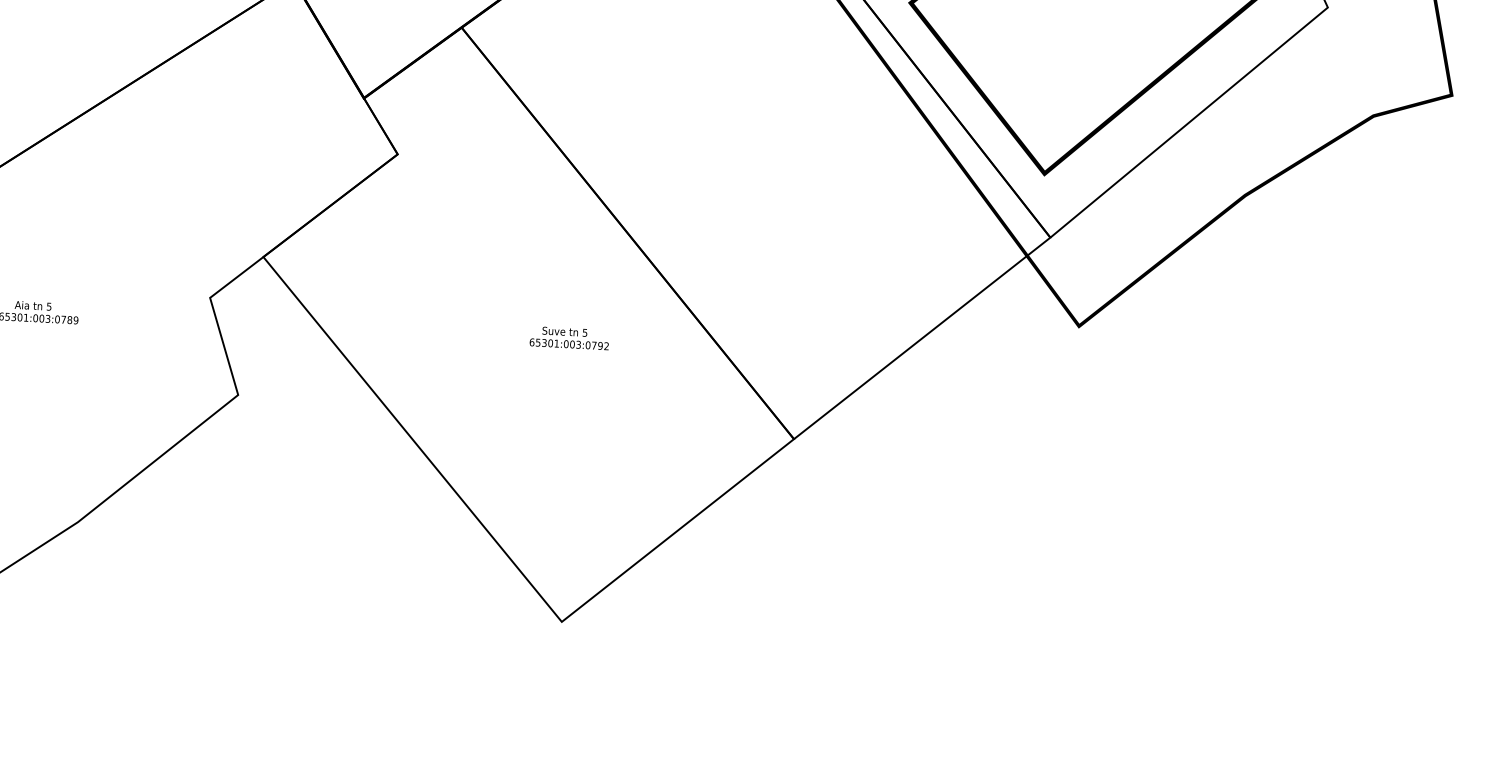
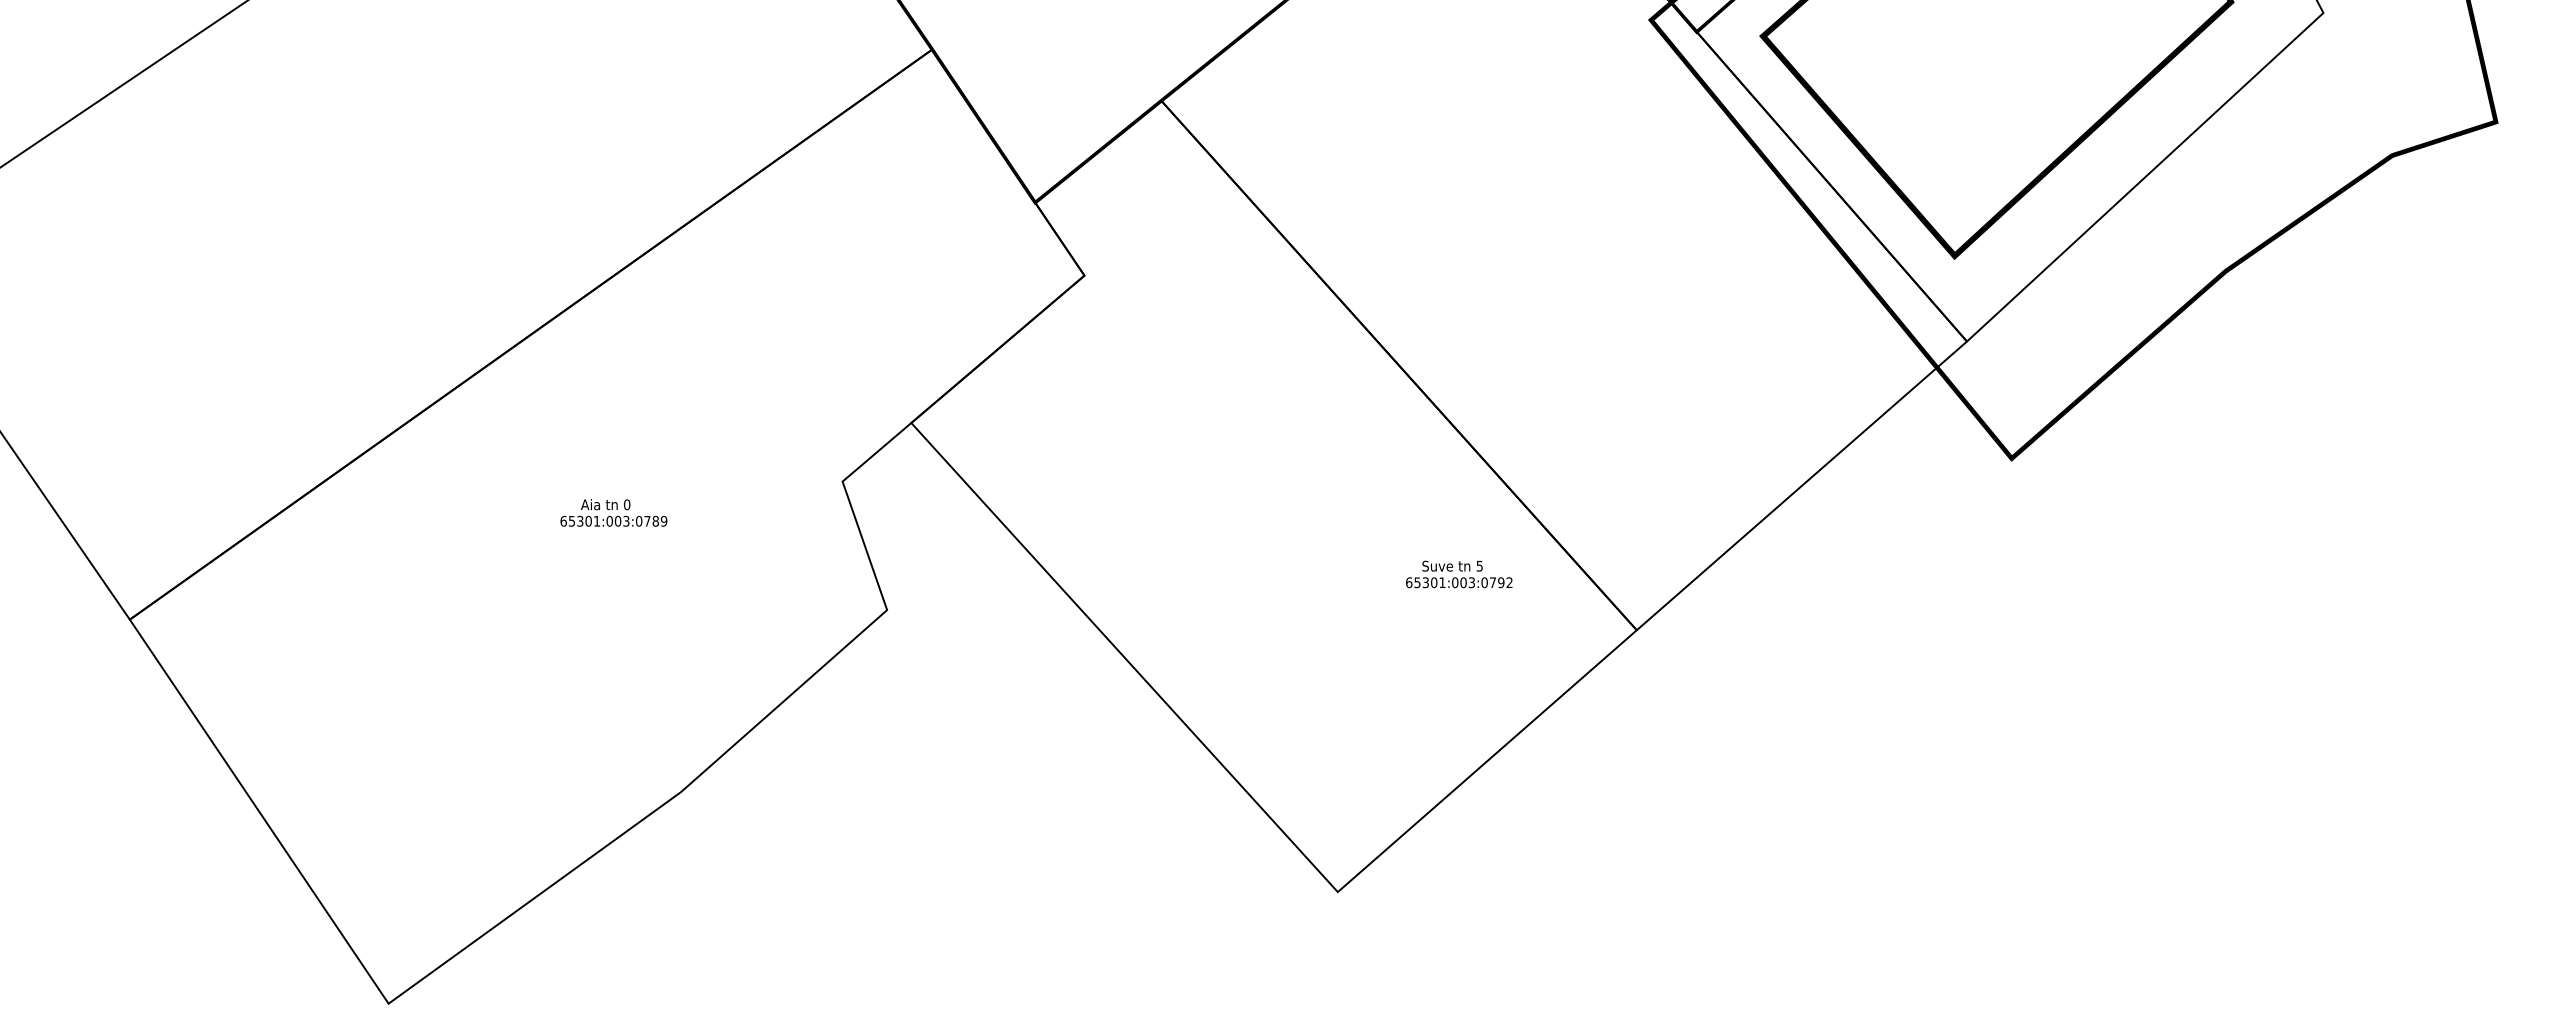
text: (49, 306) -> (627, 504), 5 -> 0
text: (569, 338) -> (1459, 574), moved

